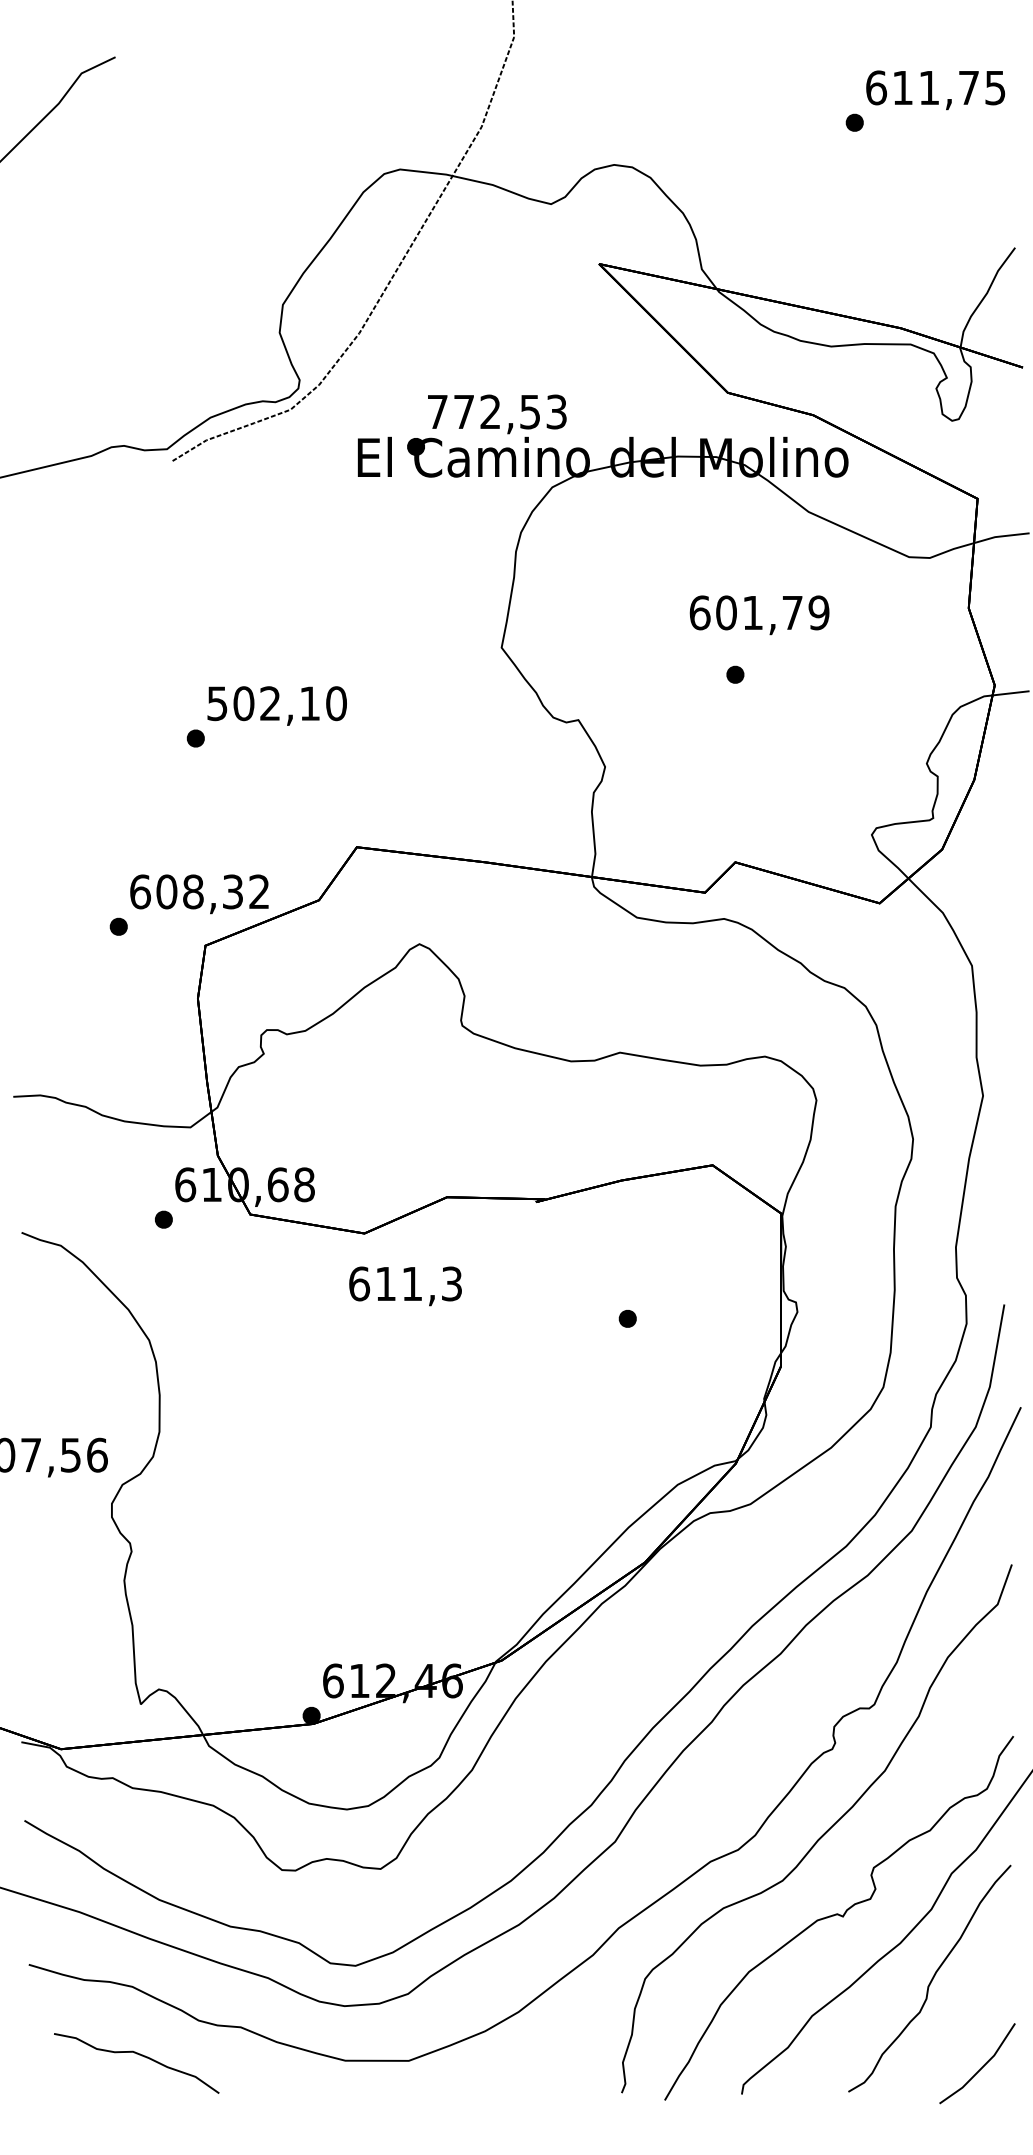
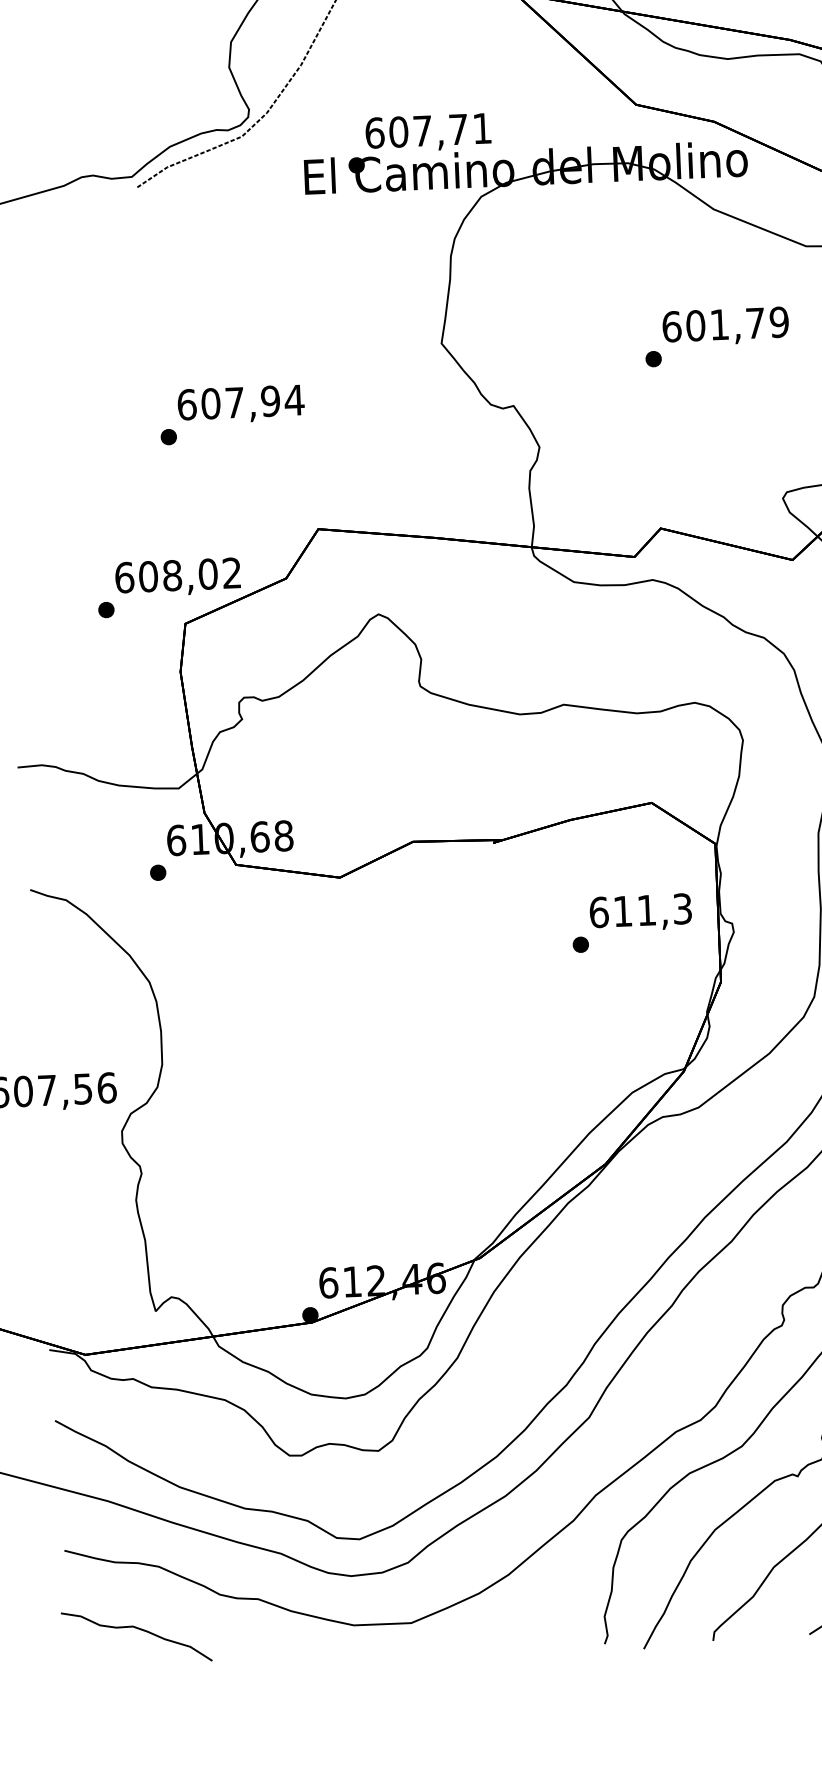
text: (496, 411) -> (427, 130), 772,53 -> 607,71
text: (759, 615) -> (725, 326), moved
text: (277, 703) -> (241, 402), 502,10 -> 607,94
text: (232, 891) -> (207, 573), 608,32 -> 608,02
text: (405, 1286) -> (640, 913), moved
curve: (139, 2055) -> (138, 1629), moved

